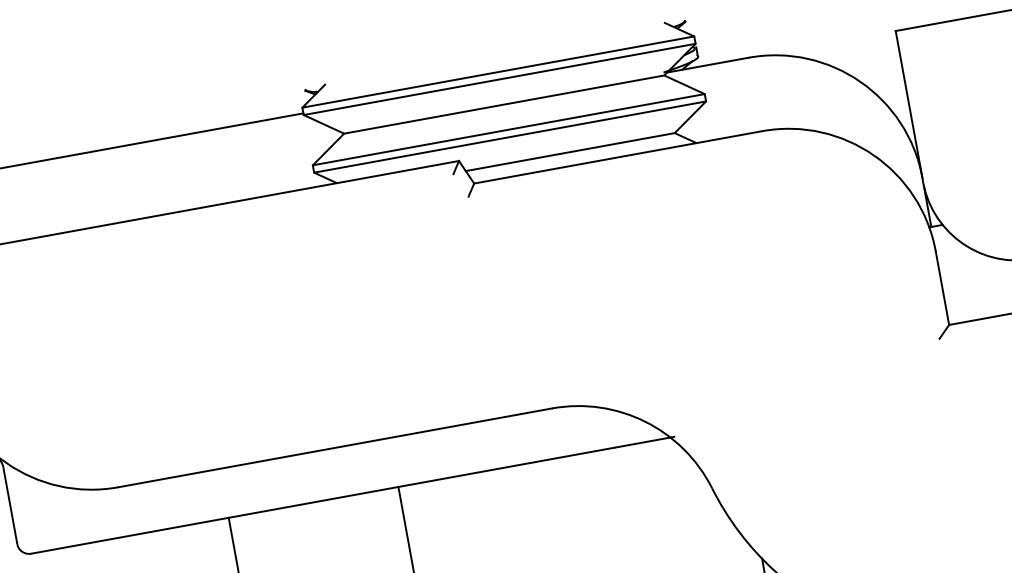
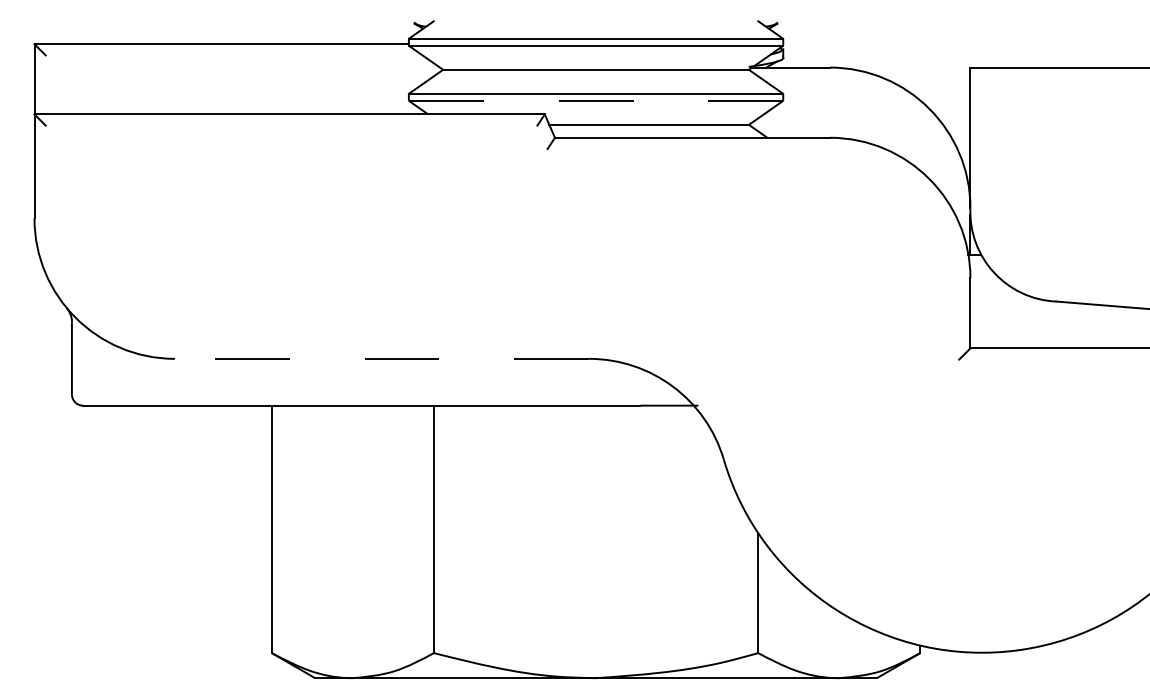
line: (509, 136) -> (595, 100), solid -> dashed
line: (334, 447) -> (381, 358), solid -> dashed

